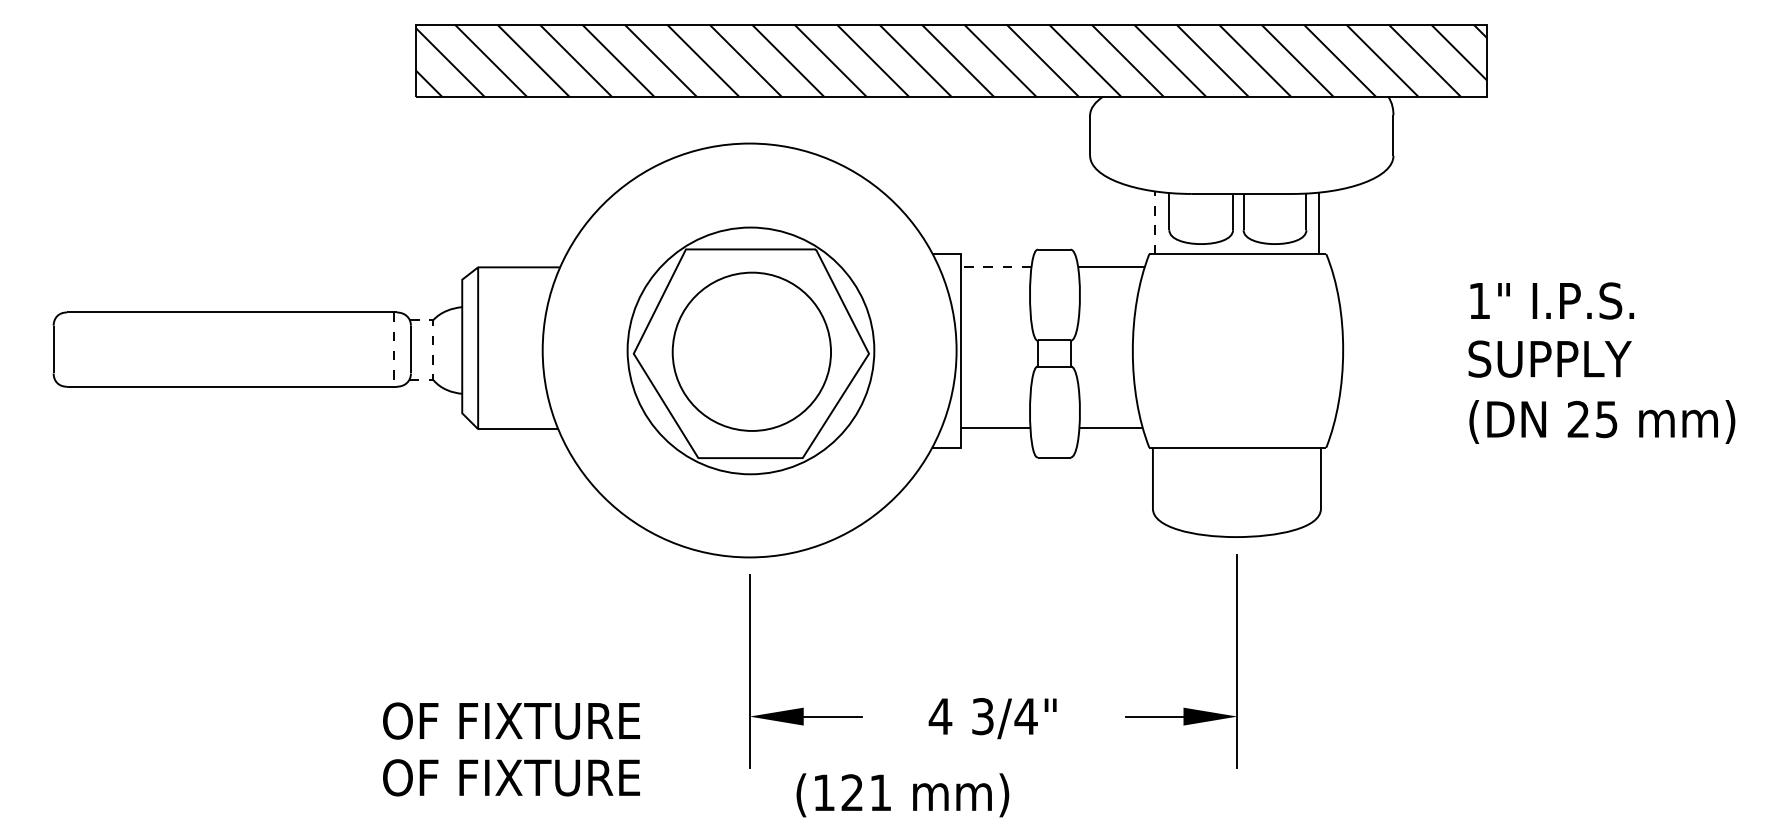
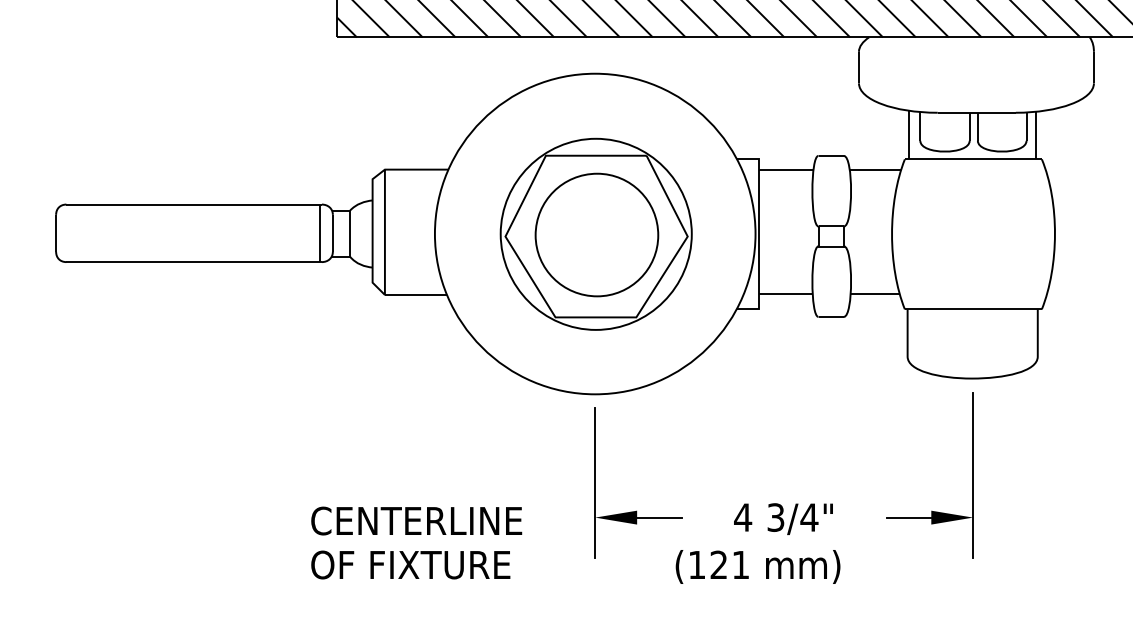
line: (1154, 222) -> (908, 134), dashed -> solid
line: (995, 267) -> (785, 169), dashed -> solid
line: (394, 350) -> (320, 234), dashed -> solid
line: (433, 350) -> (350, 234), dashed -> solid
text: (521, 720) -> (418, 520), OF FIXTURE -> CENTERLINE
text: (902, 795) -> (757, 567), moved

